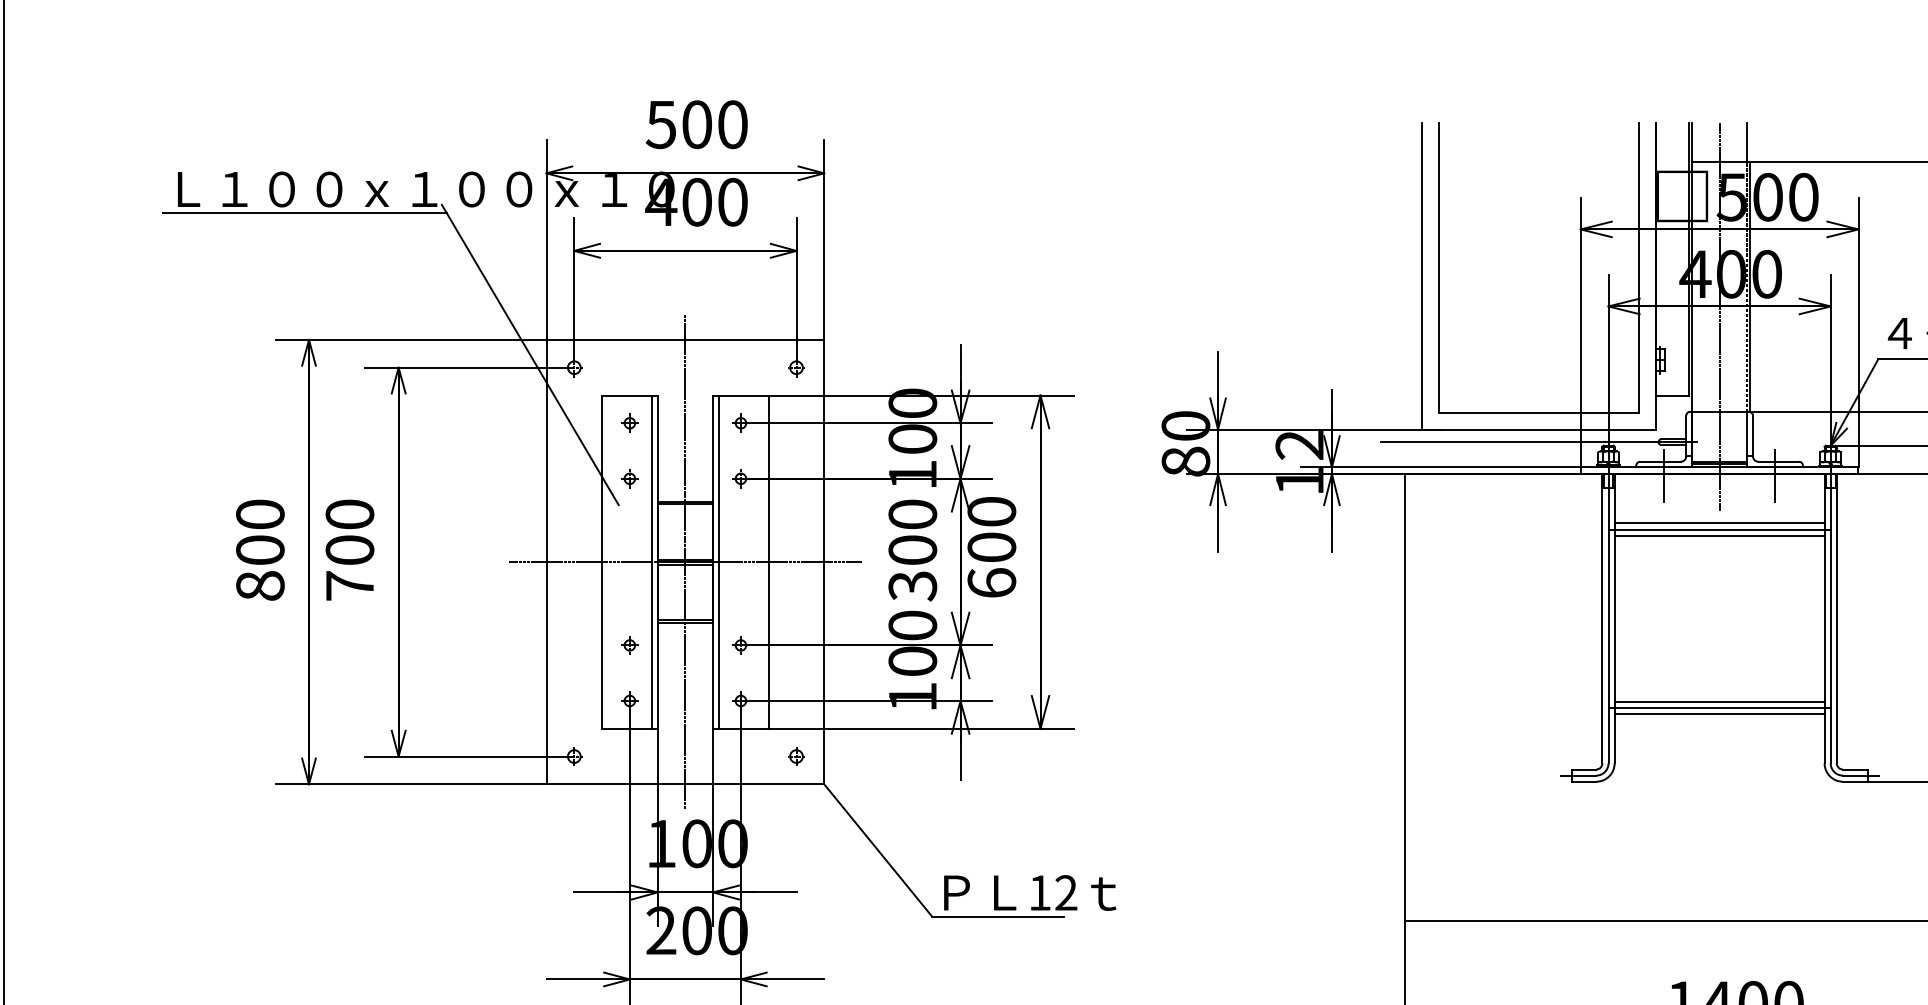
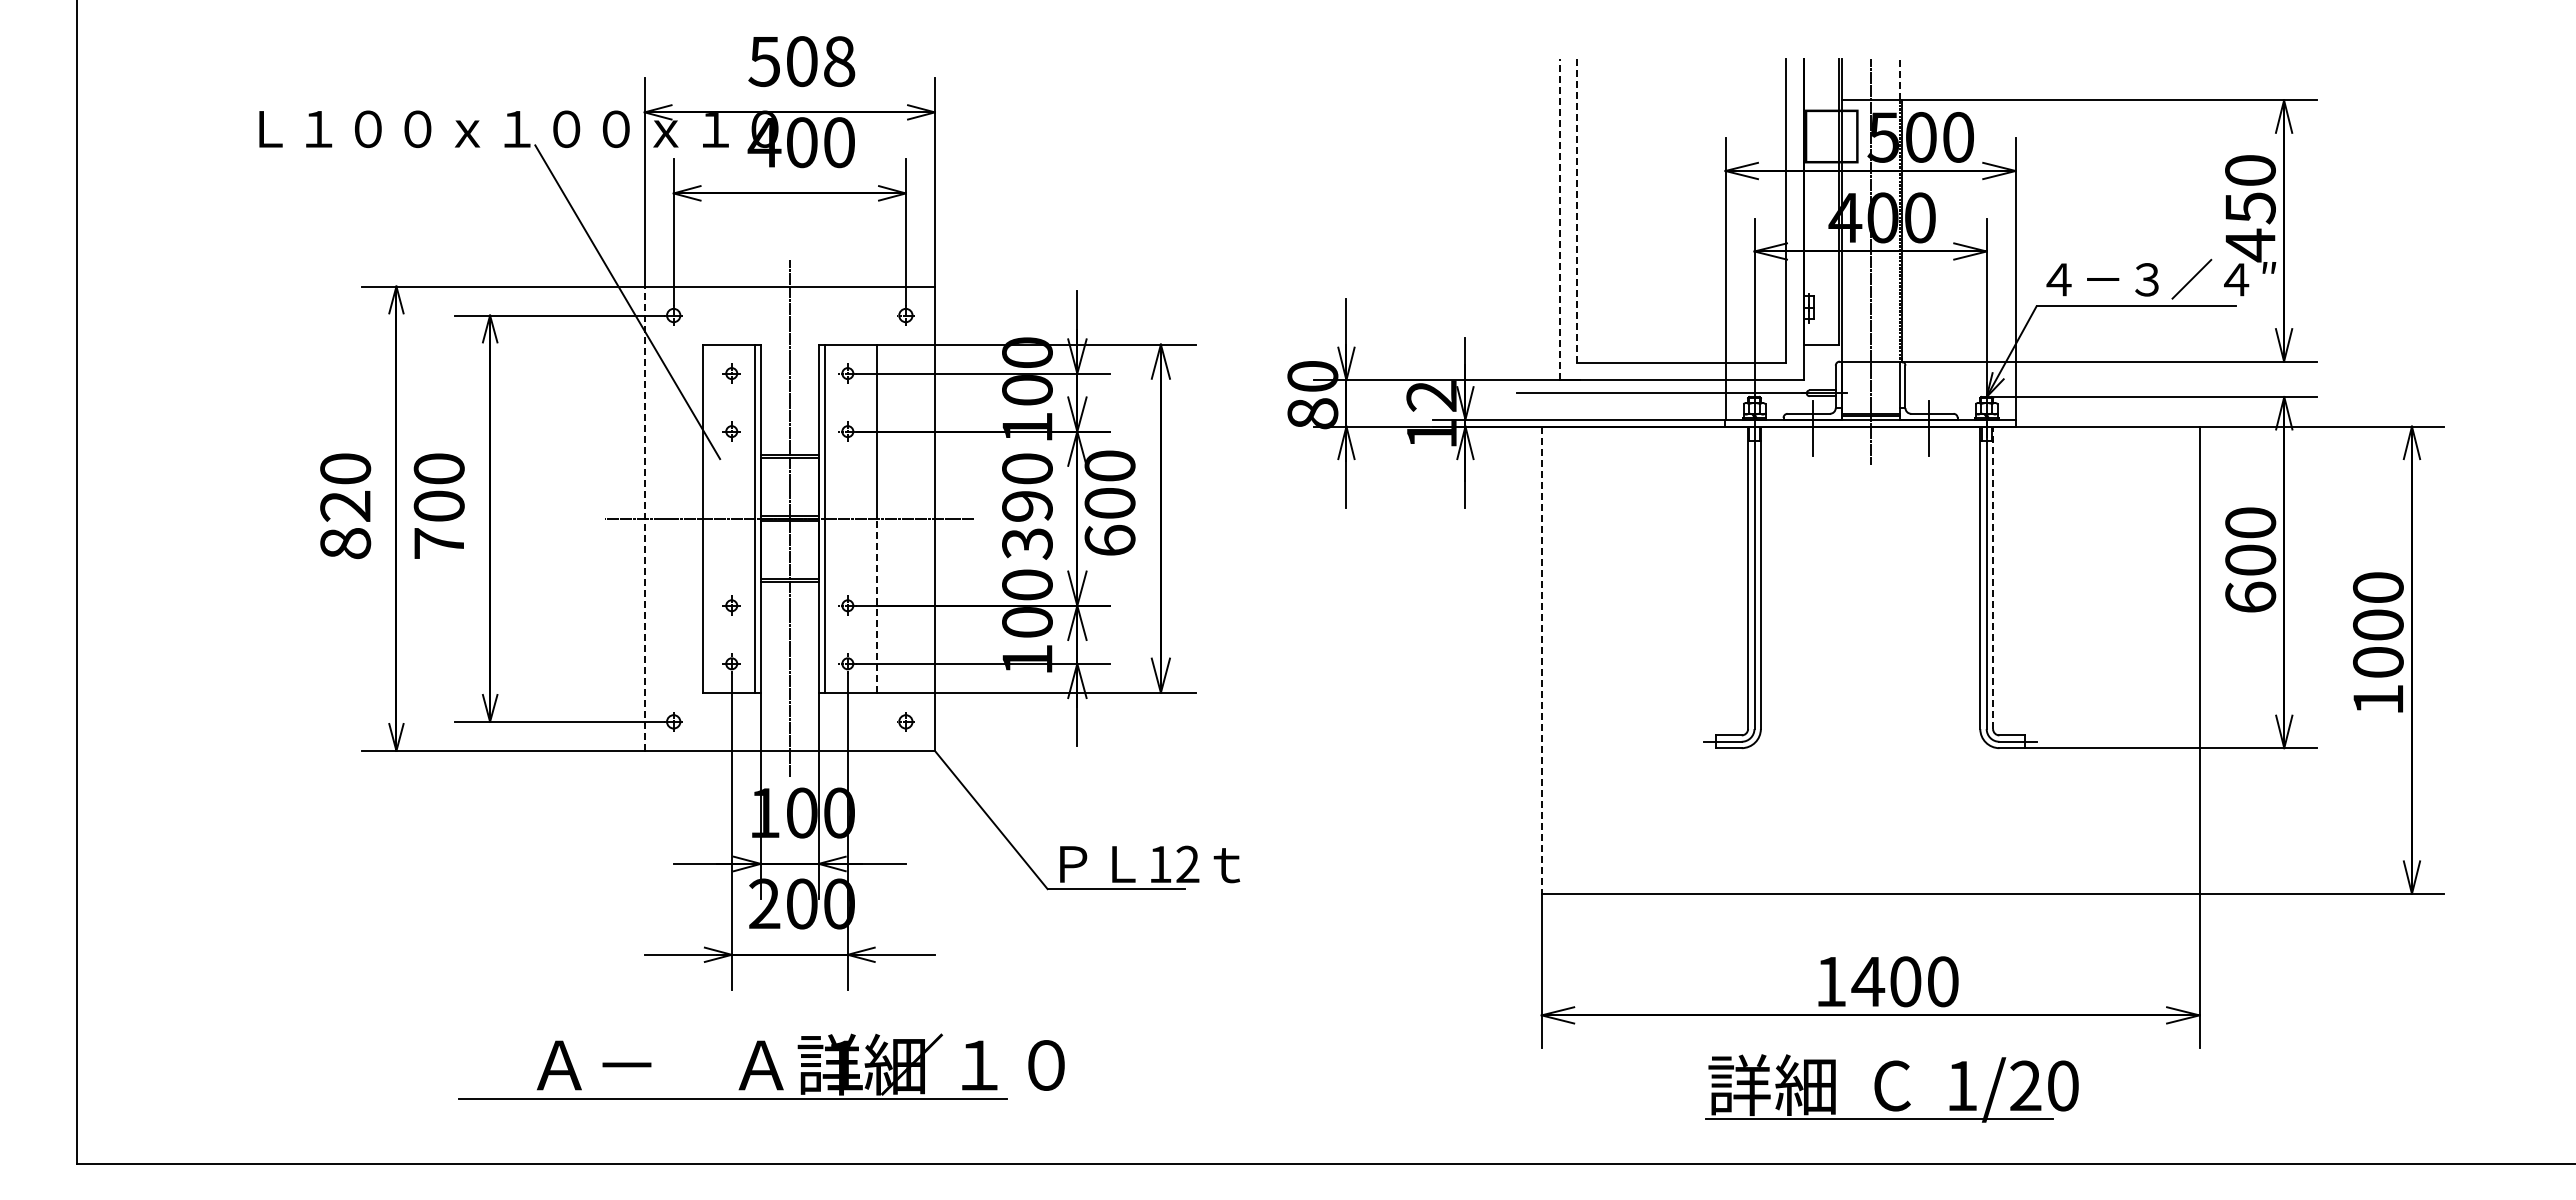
text: (732, 124) -> (839, 61), 500 -> 508
line: (1747, 141) -> (1899, 79), solid -> dashed
line: (305, 212) -> (392, 153), removed
line: (1439, 268) -> (1577, 211), solid -> dashed
line: (1422, 275) -> (1560, 219), solid -> dashed
line: (1719, 523) -> (1870, 478), removed
line: (1719, 529) -> (1870, 484), removed
line: (1719, 536) -> (1870, 491), removed
text: (260, 549) -> (345, 505), 800 -> 820
text: (912, 549) -> (1027, 505), 300 -> 390
line: (546, 561) -> (644, 518), solid -> dashed
line: (1837, 618) -> (1993, 577), solid -> dashed
line: (768, 645) -> (876, 605), solid -> dashed
line: (1404, 697) -> (1541, 660), solid -> dashed
line: (1719, 701) -> (1870, 664), removed
line: (1719, 707) -> (1870, 670), removed
line: (1719, 714) -> (1870, 677), removed

